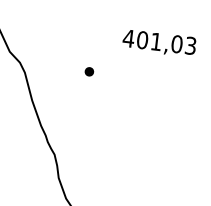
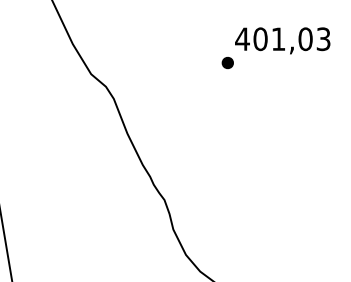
part: (89, 72) -> (227, 63), moved

